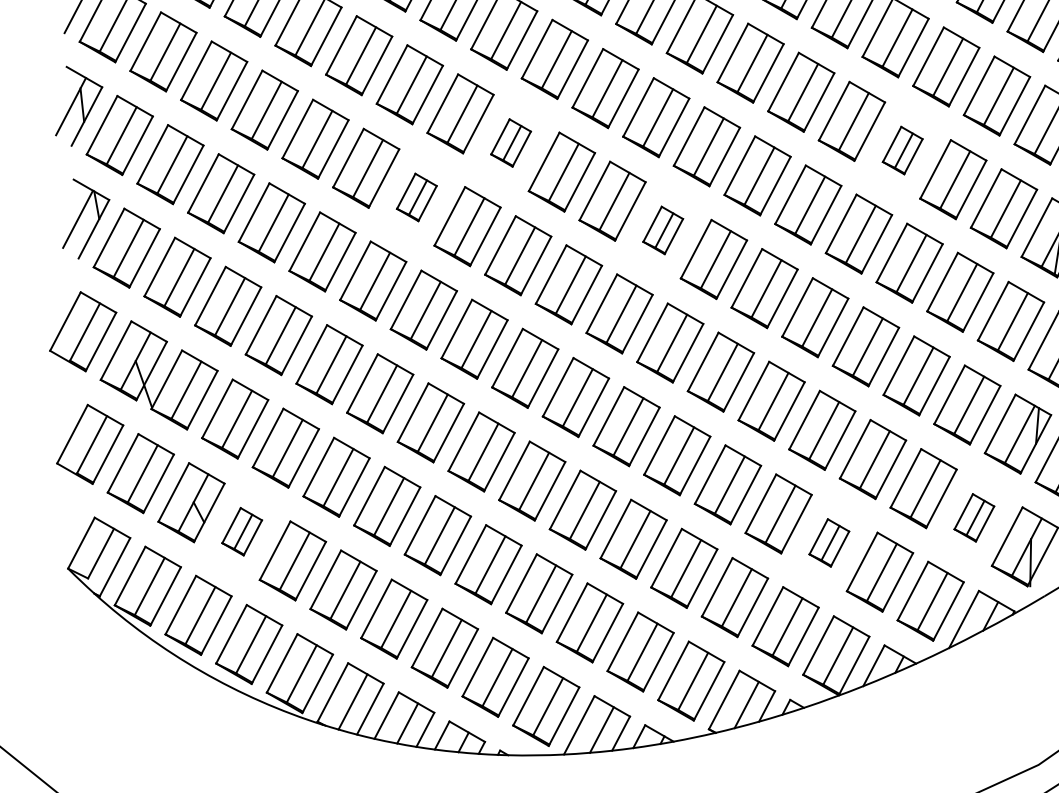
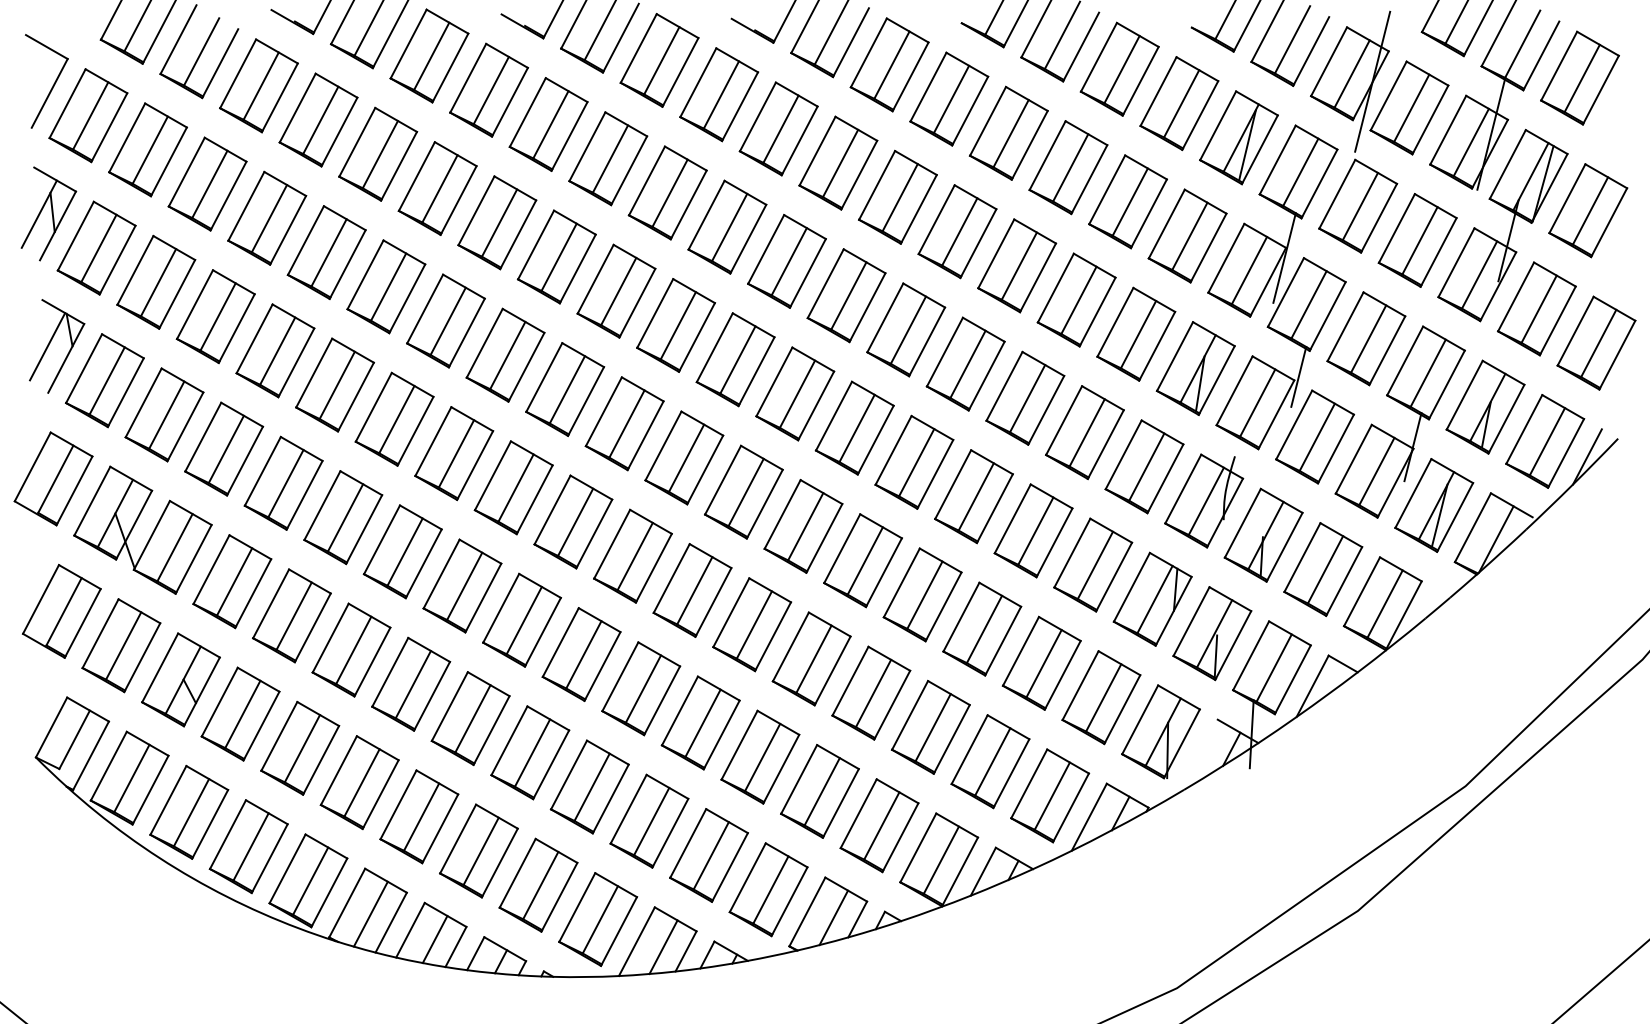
part: (510, 142) -> (556, 256), size x1.67
part: (902, 150) -> (1017, 265), size x1.67
part: (416, 197) -> (445, 320), size x1.67
part: (663, 230) -> (735, 359), size x1.67
part: (974, 517) -> (1101, 697), size x1.67
part: (242, 531) -> (240, 713), size x1.67
part: (828, 542) -> (930, 726), size x1.67

